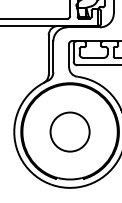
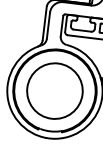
circle: (69, 131) -> (54, 90), size x1.67

